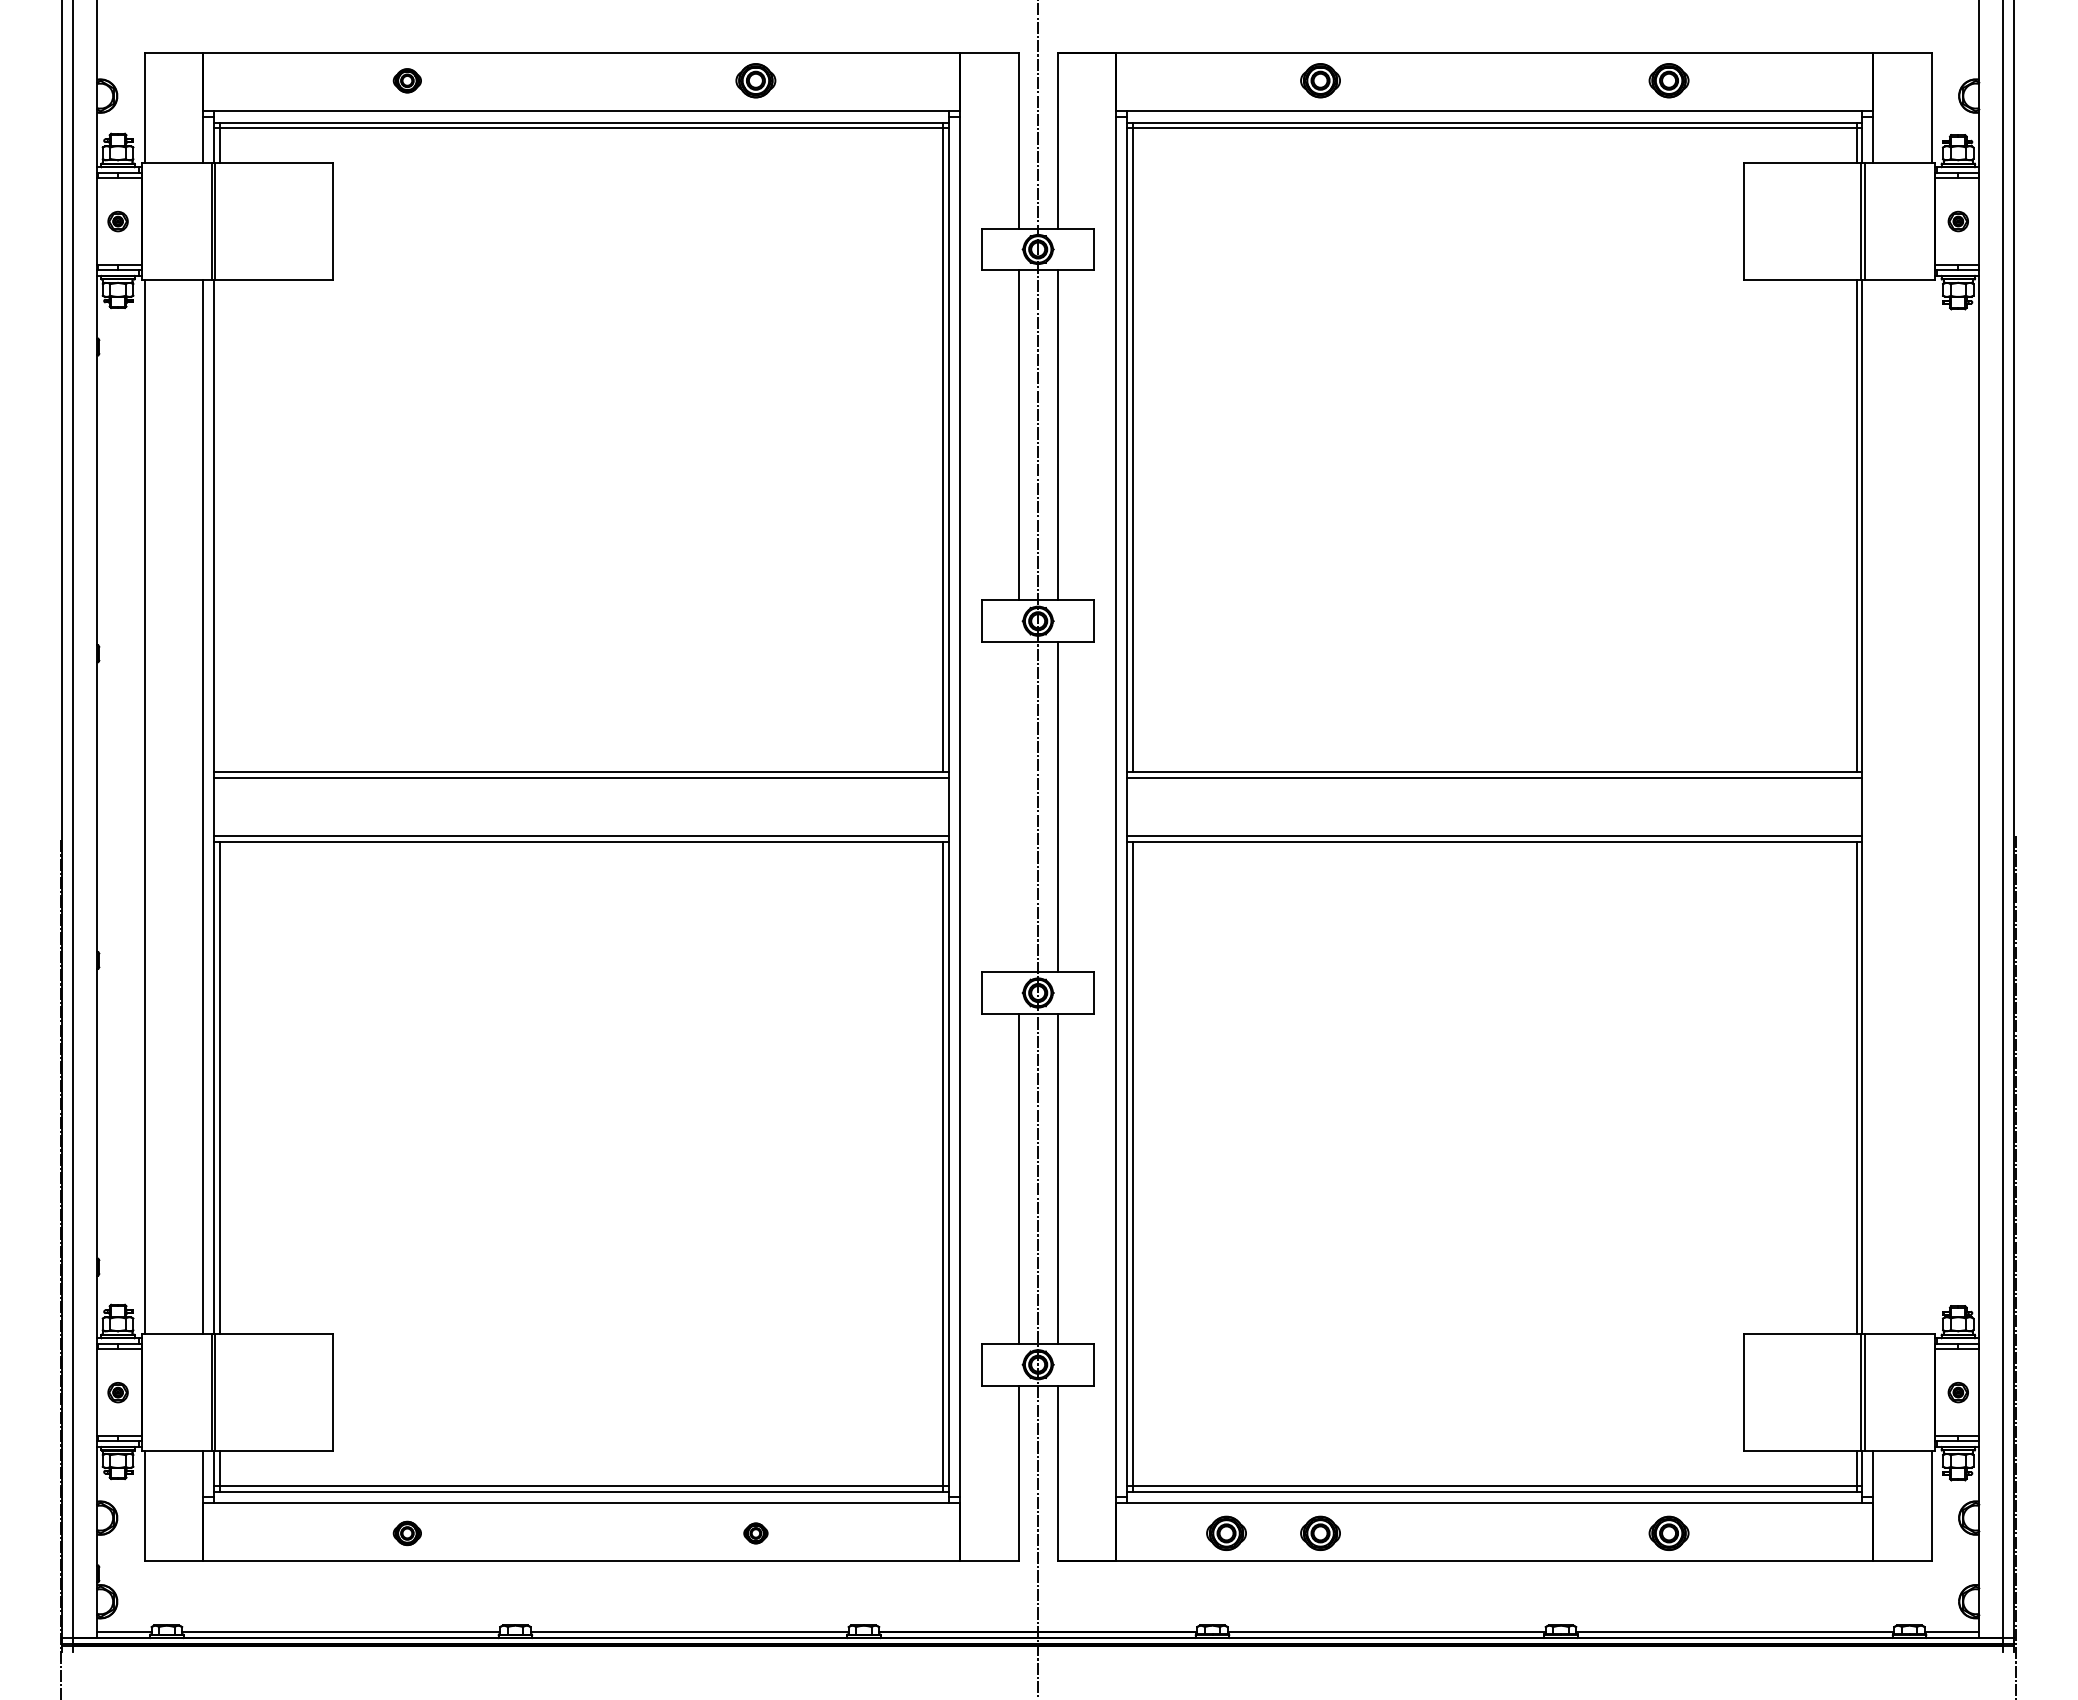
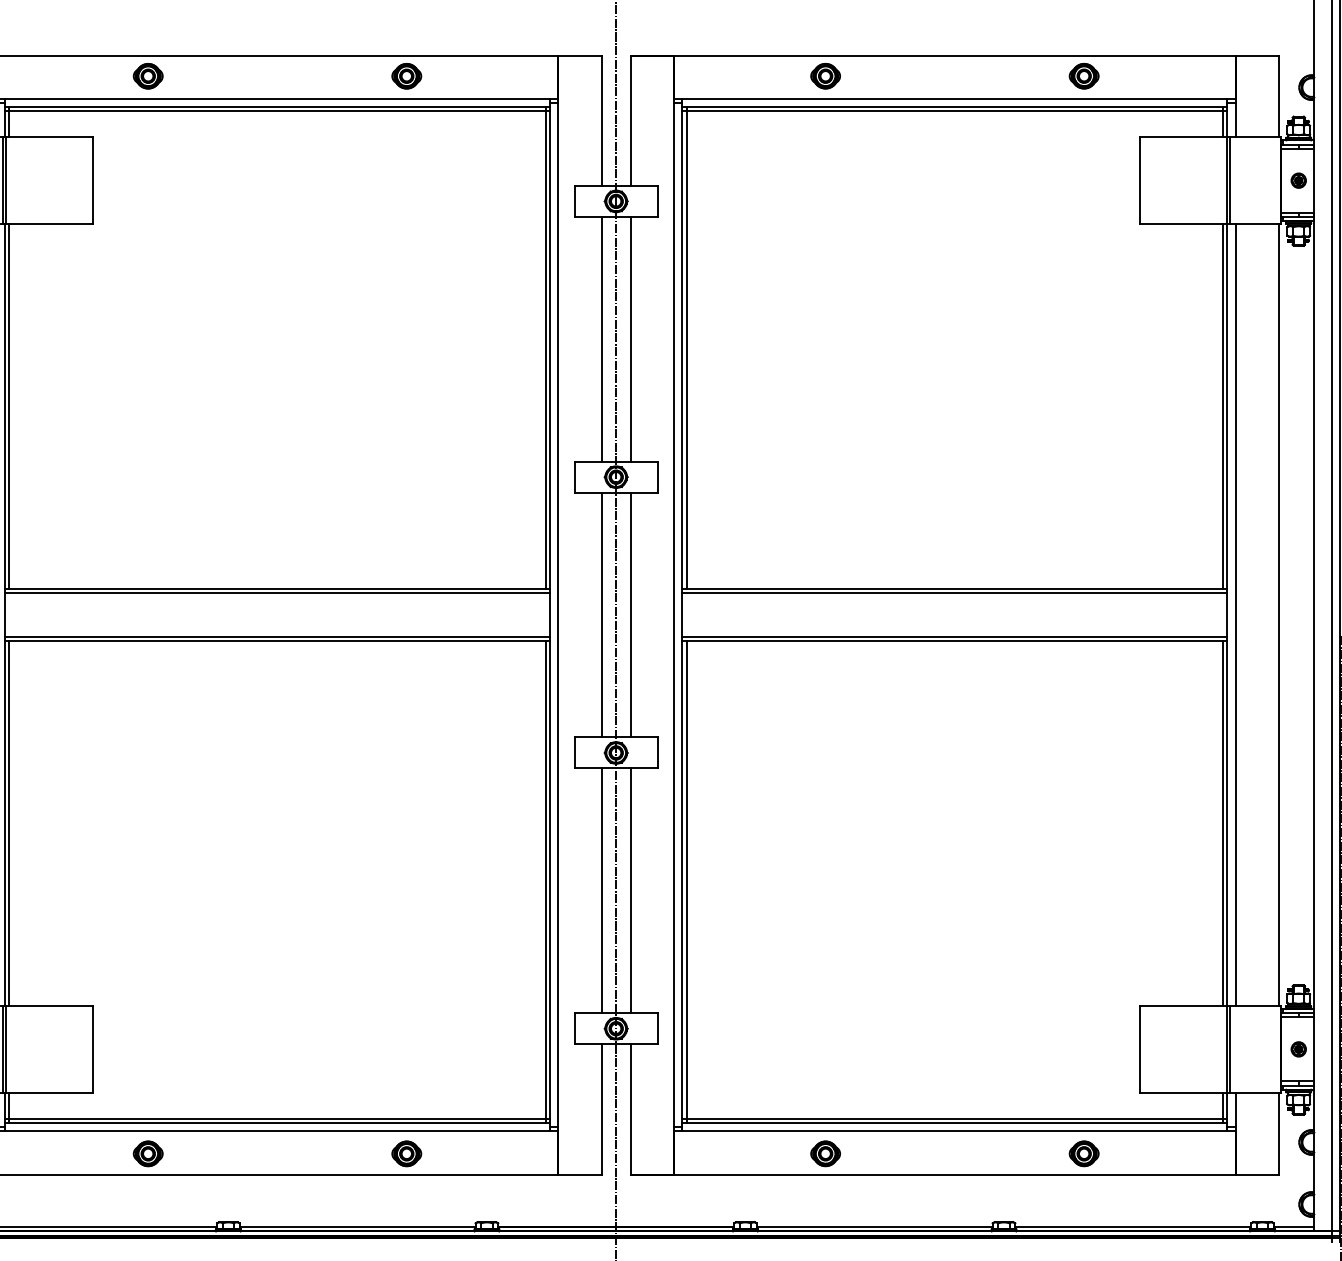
part: (407, 80) -> (148, 76), size x1.43
line: (219, 526) -> (8, 406), added
line: (1018, 807) -> (601, 615), added
line: (1873, 807) -> (1235, 615), added
line: (1931, 807) -> (1278, 615), added
part: (1226, 1532) -> (755, 1153), removed
part: (407, 1533) -> (148, 1153), size x1.43
part: (755, 1533) -> (406, 1153), size x1.67

